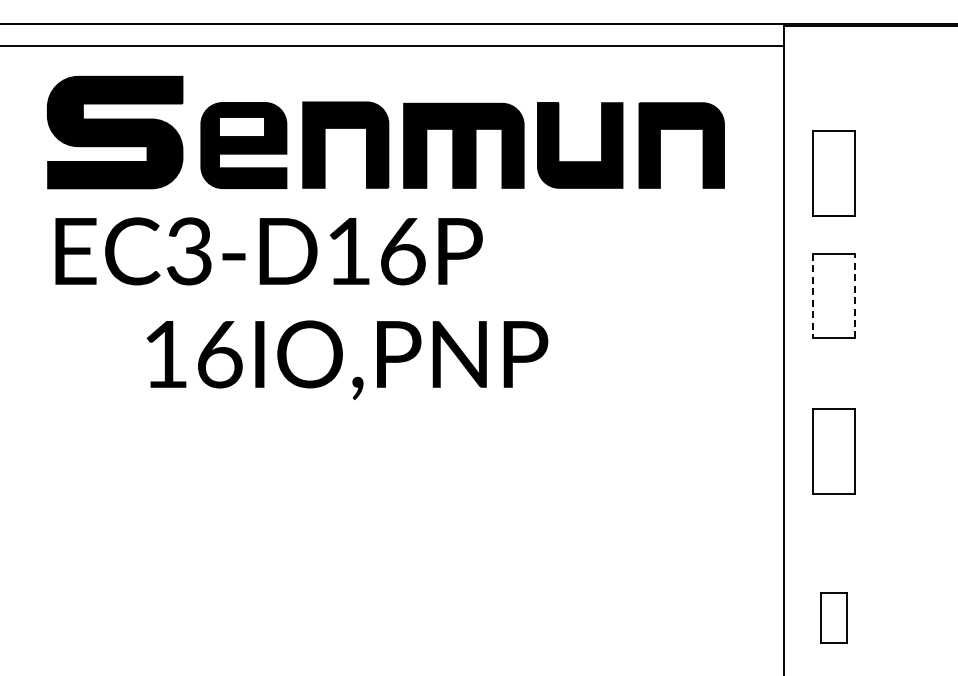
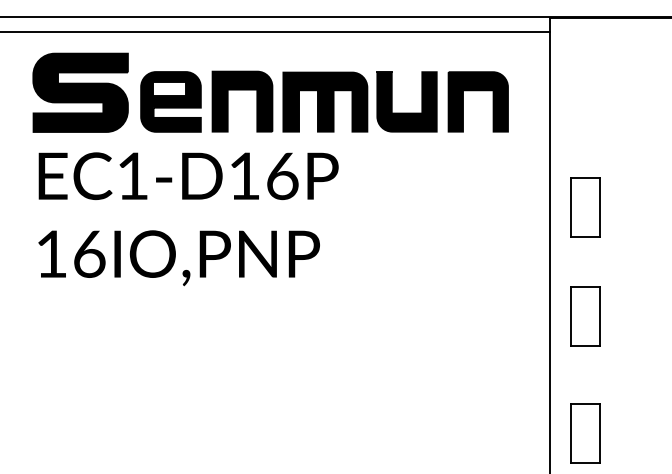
part: (833, 173) -> (584, 121), removed
text: (189, 251) -> (132, 176), EC3-D16P -> EC1-D16P
line: (855, 295) -> (600, 207), dashed -> solid
line: (813, 296) -> (570, 207), dashed -> solid
text: (347, 360) -> (179, 258), moved
part: (833, 617) -> (584, 433), size x1.67

